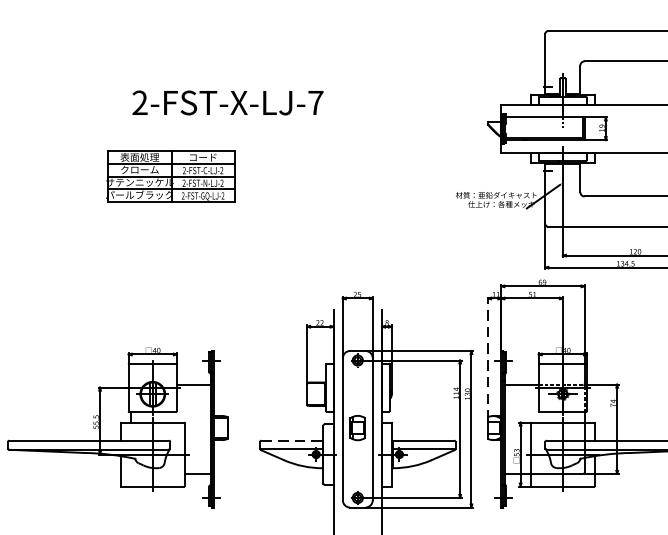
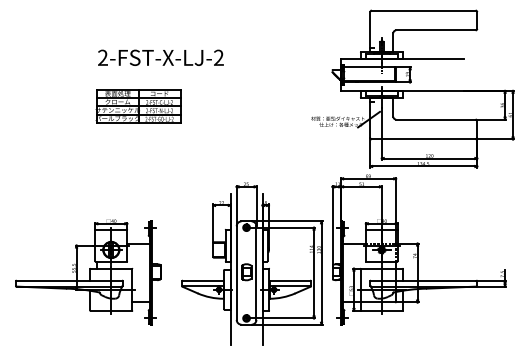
text: (315, 102) -> (218, 57), 2-FST-X-LJ-7 -> 2-FST-X-LJ-2
part: (171, 176) -> (138, 106), moved
line: (488, 358) -> (332, 226), dashed -> solid
line: (292, 440) -> (203, 280), dashed -> solid

